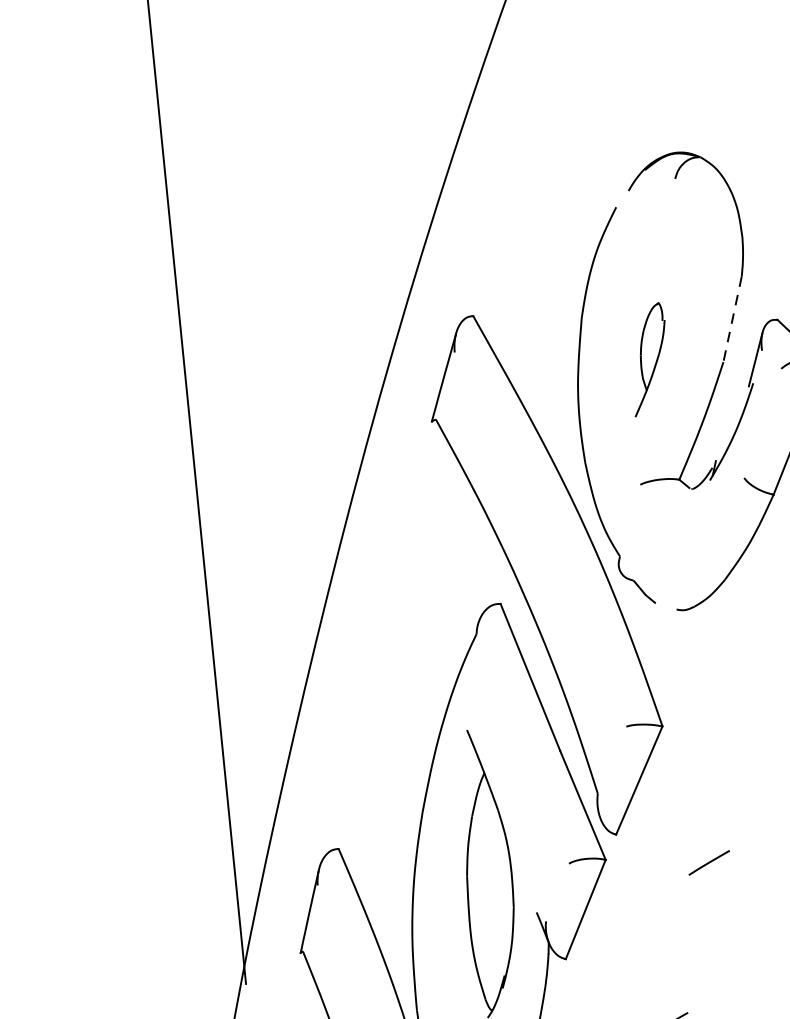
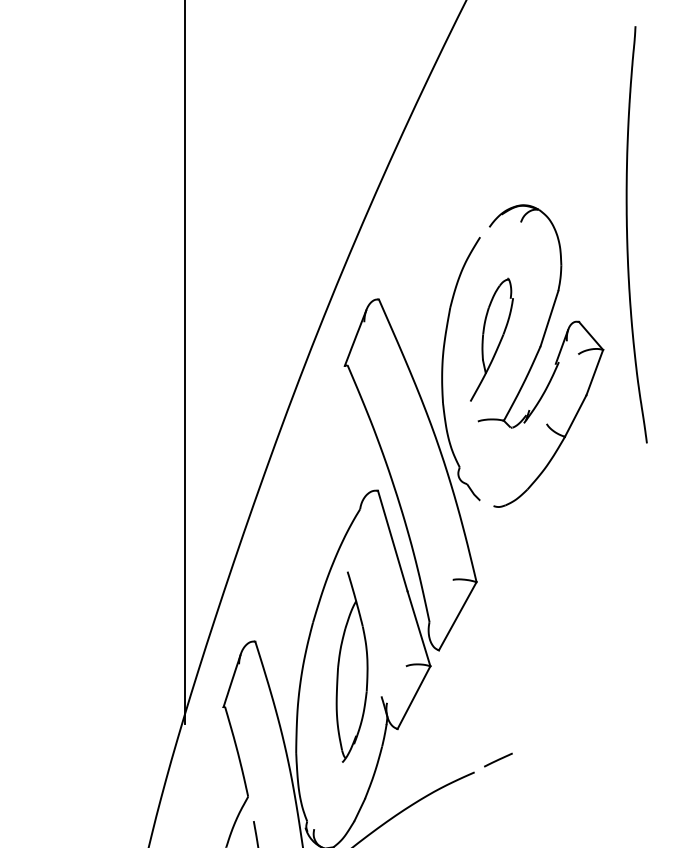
line: (732, 319) -> (549, 318), dashed -> solid
part: (648, 359) -> (491, 339), size x1.67
line: (709, 862) -> (498, 759), moved

